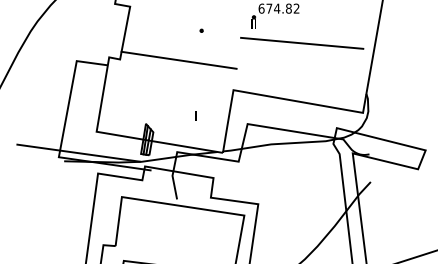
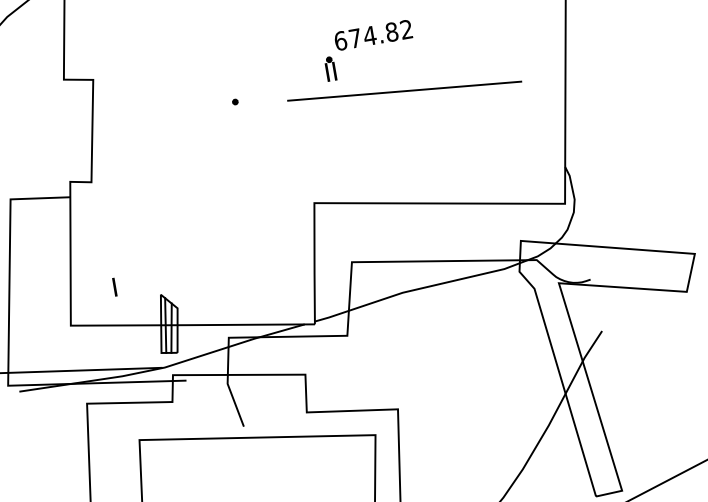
line: (302, 43) -> (405, 91), moved
line: (178, 59) -> (201, 163), removed
text: (195, 115) -> (114, 286), moved

